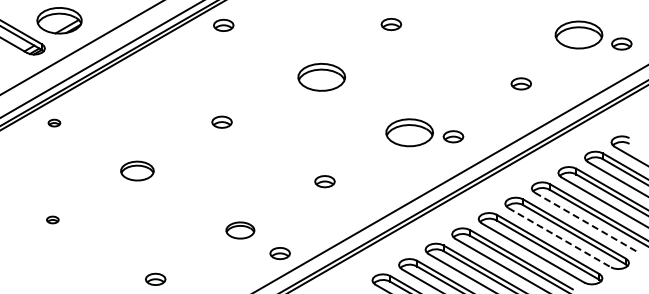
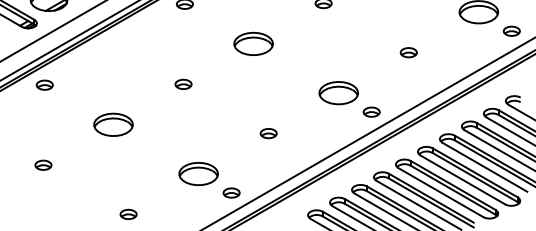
part: (621, 43) -> (511, 30), moved
part: (321, 77) -> (253, 44), moved
part: (520, 83) -> (408, 52), moved
part: (54, 122) -> (44, 84), size x1.67
part: (453, 136) -> (371, 111), moved
part: (137, 170) -> (113, 124), size x1.43
part: (52, 219) -> (43, 164), size x1.67
line: (586, 222) -> (485, 167), dashed -> solid
part: (240, 230) -> (198, 173), size x1.67
line: (560, 237) -> (463, 179), dashed -> solid

